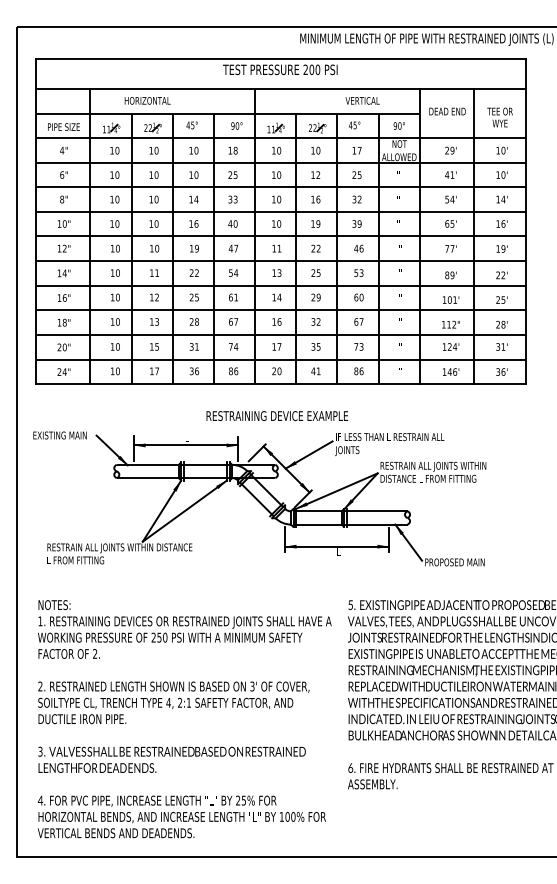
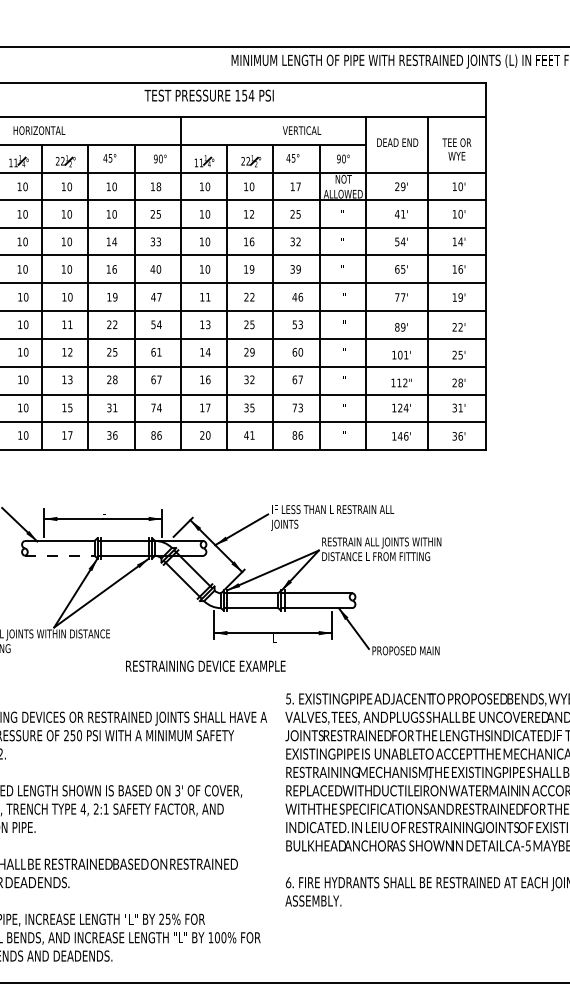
text: (311, 69) -> (244, 95), 200 -> 154
text: (147, 100) -> (39, 130), moved
text: (277, 416) -> (206, 666), moved
line: (147, 478) -> (59, 556), solid -> dashed

